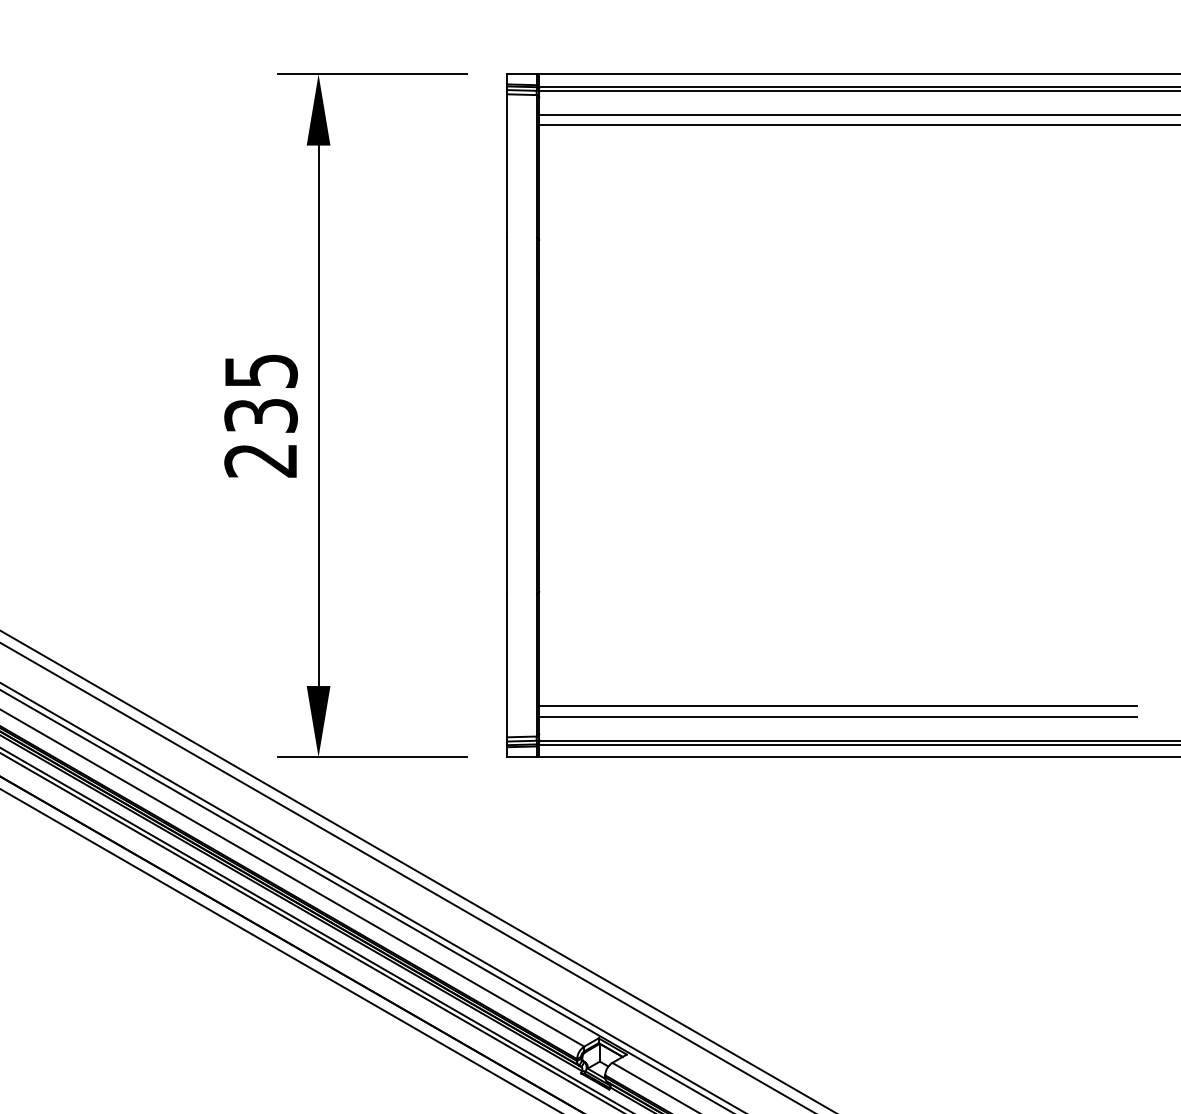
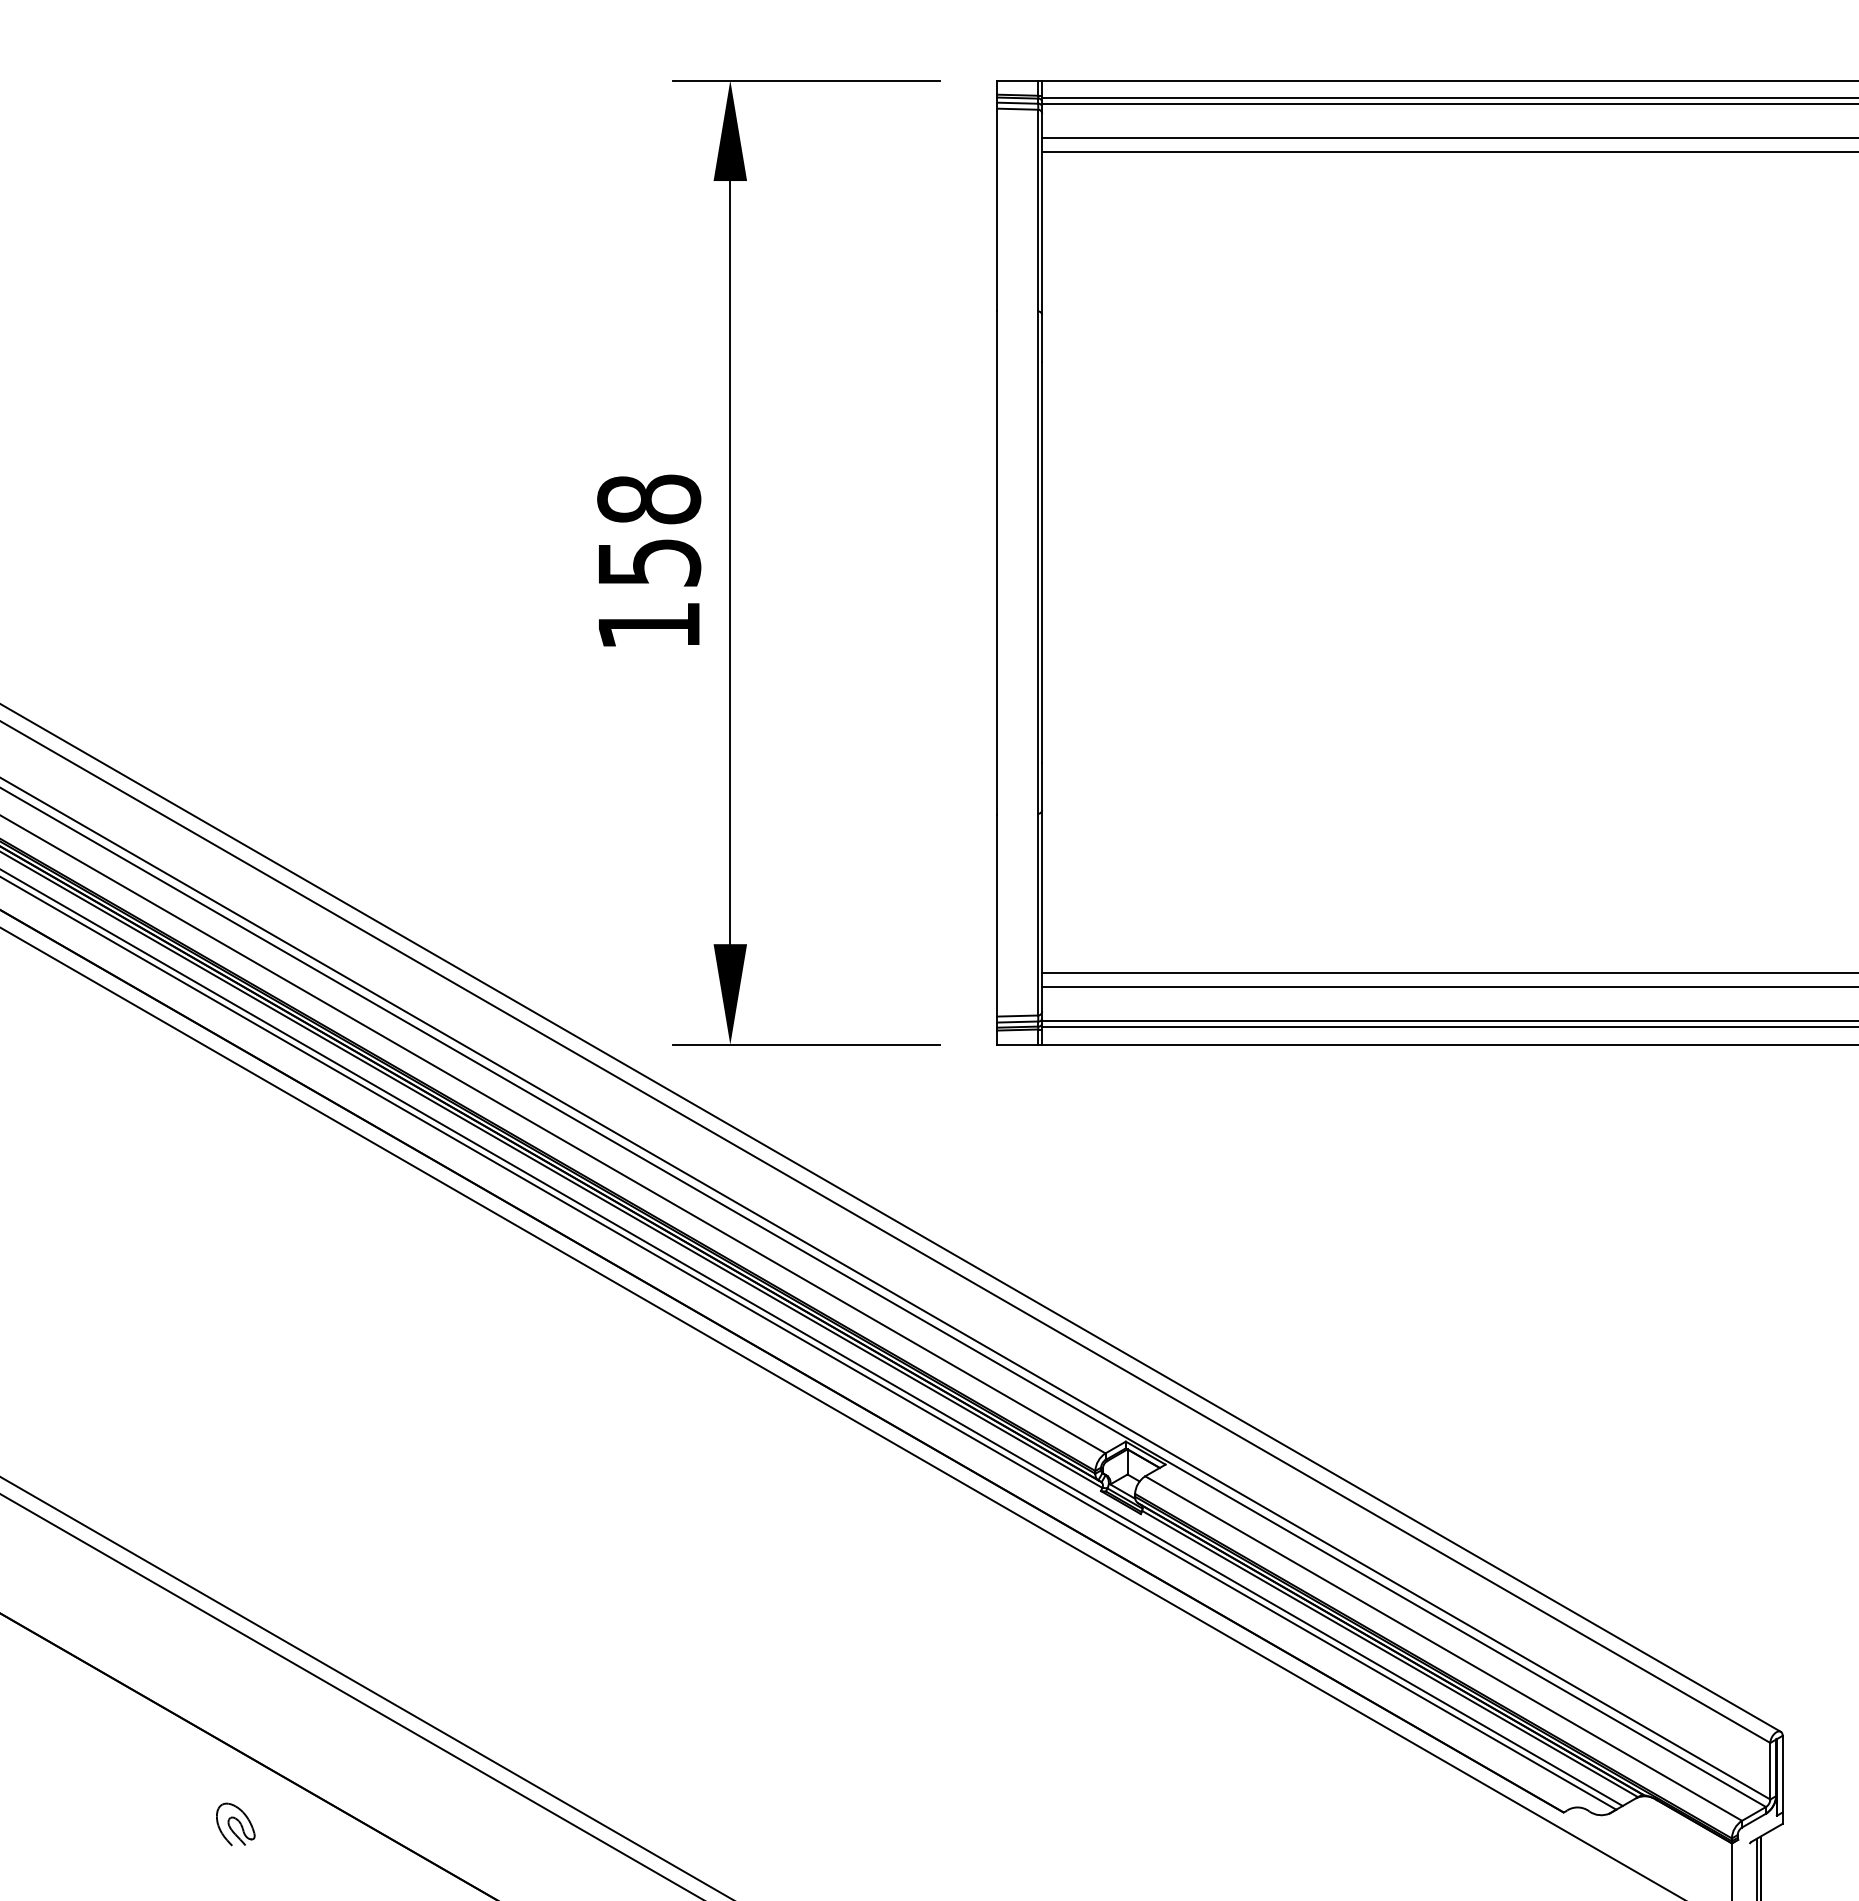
text: (261, 415) -> (649, 561), 235 -> 158

